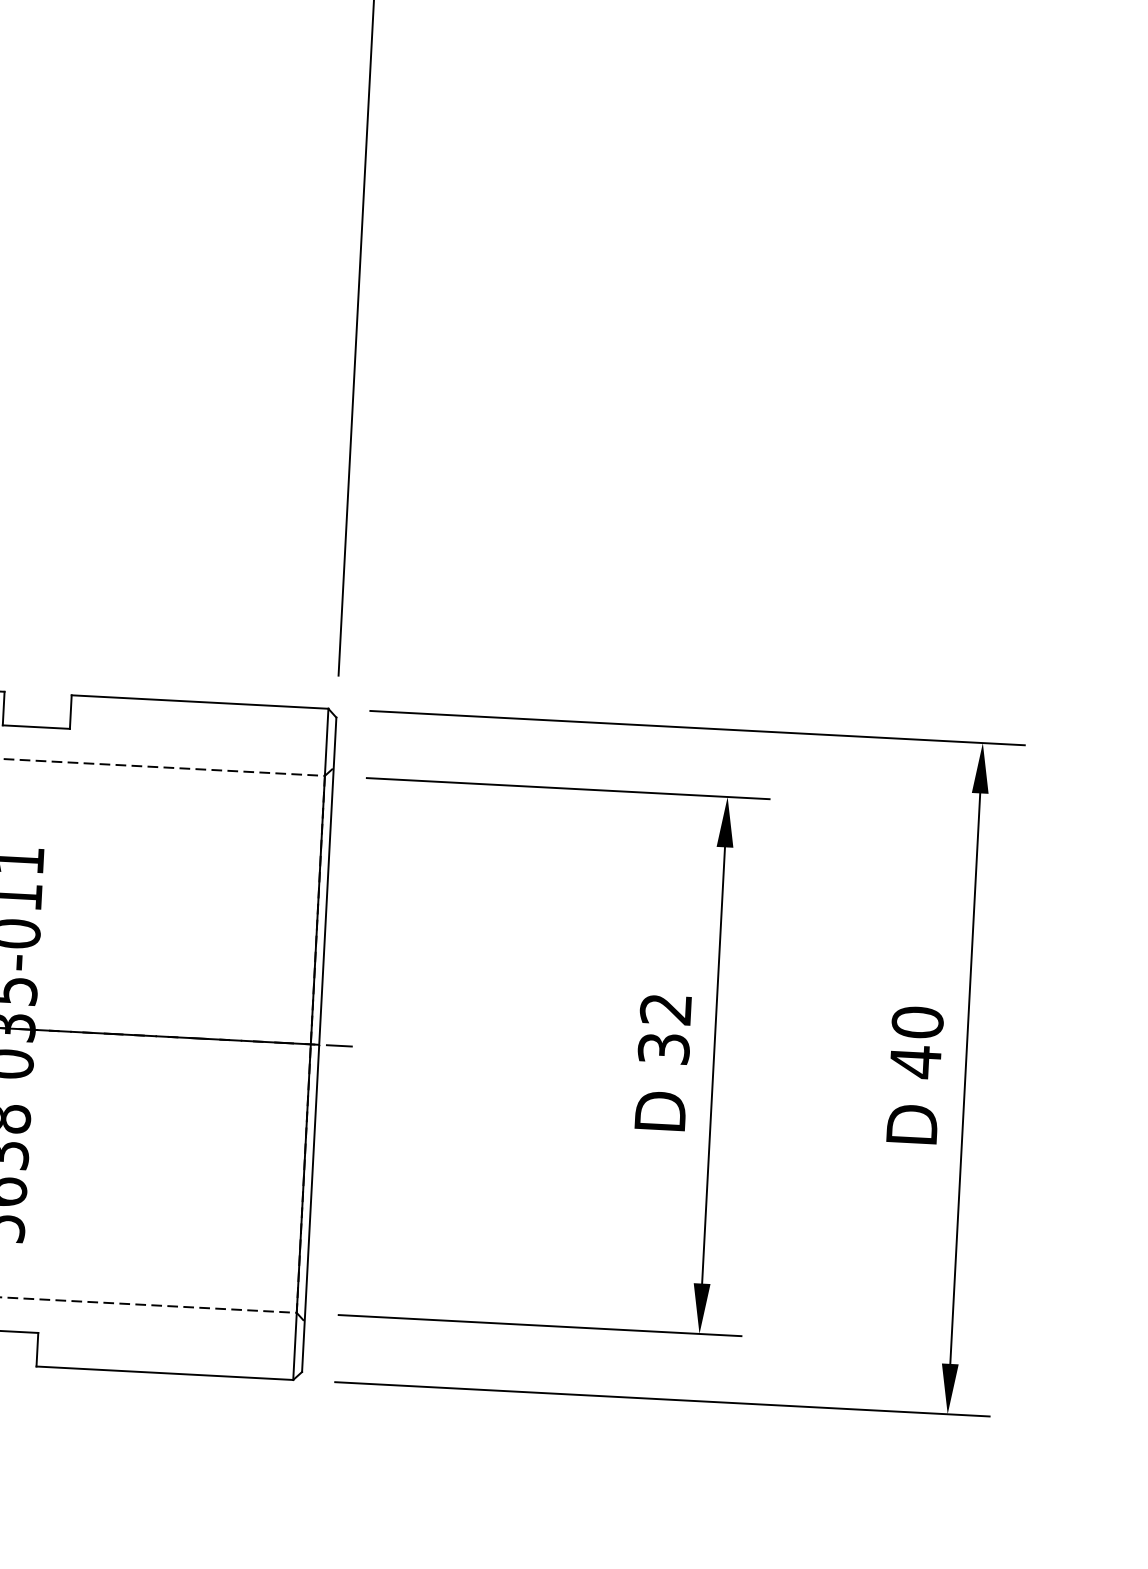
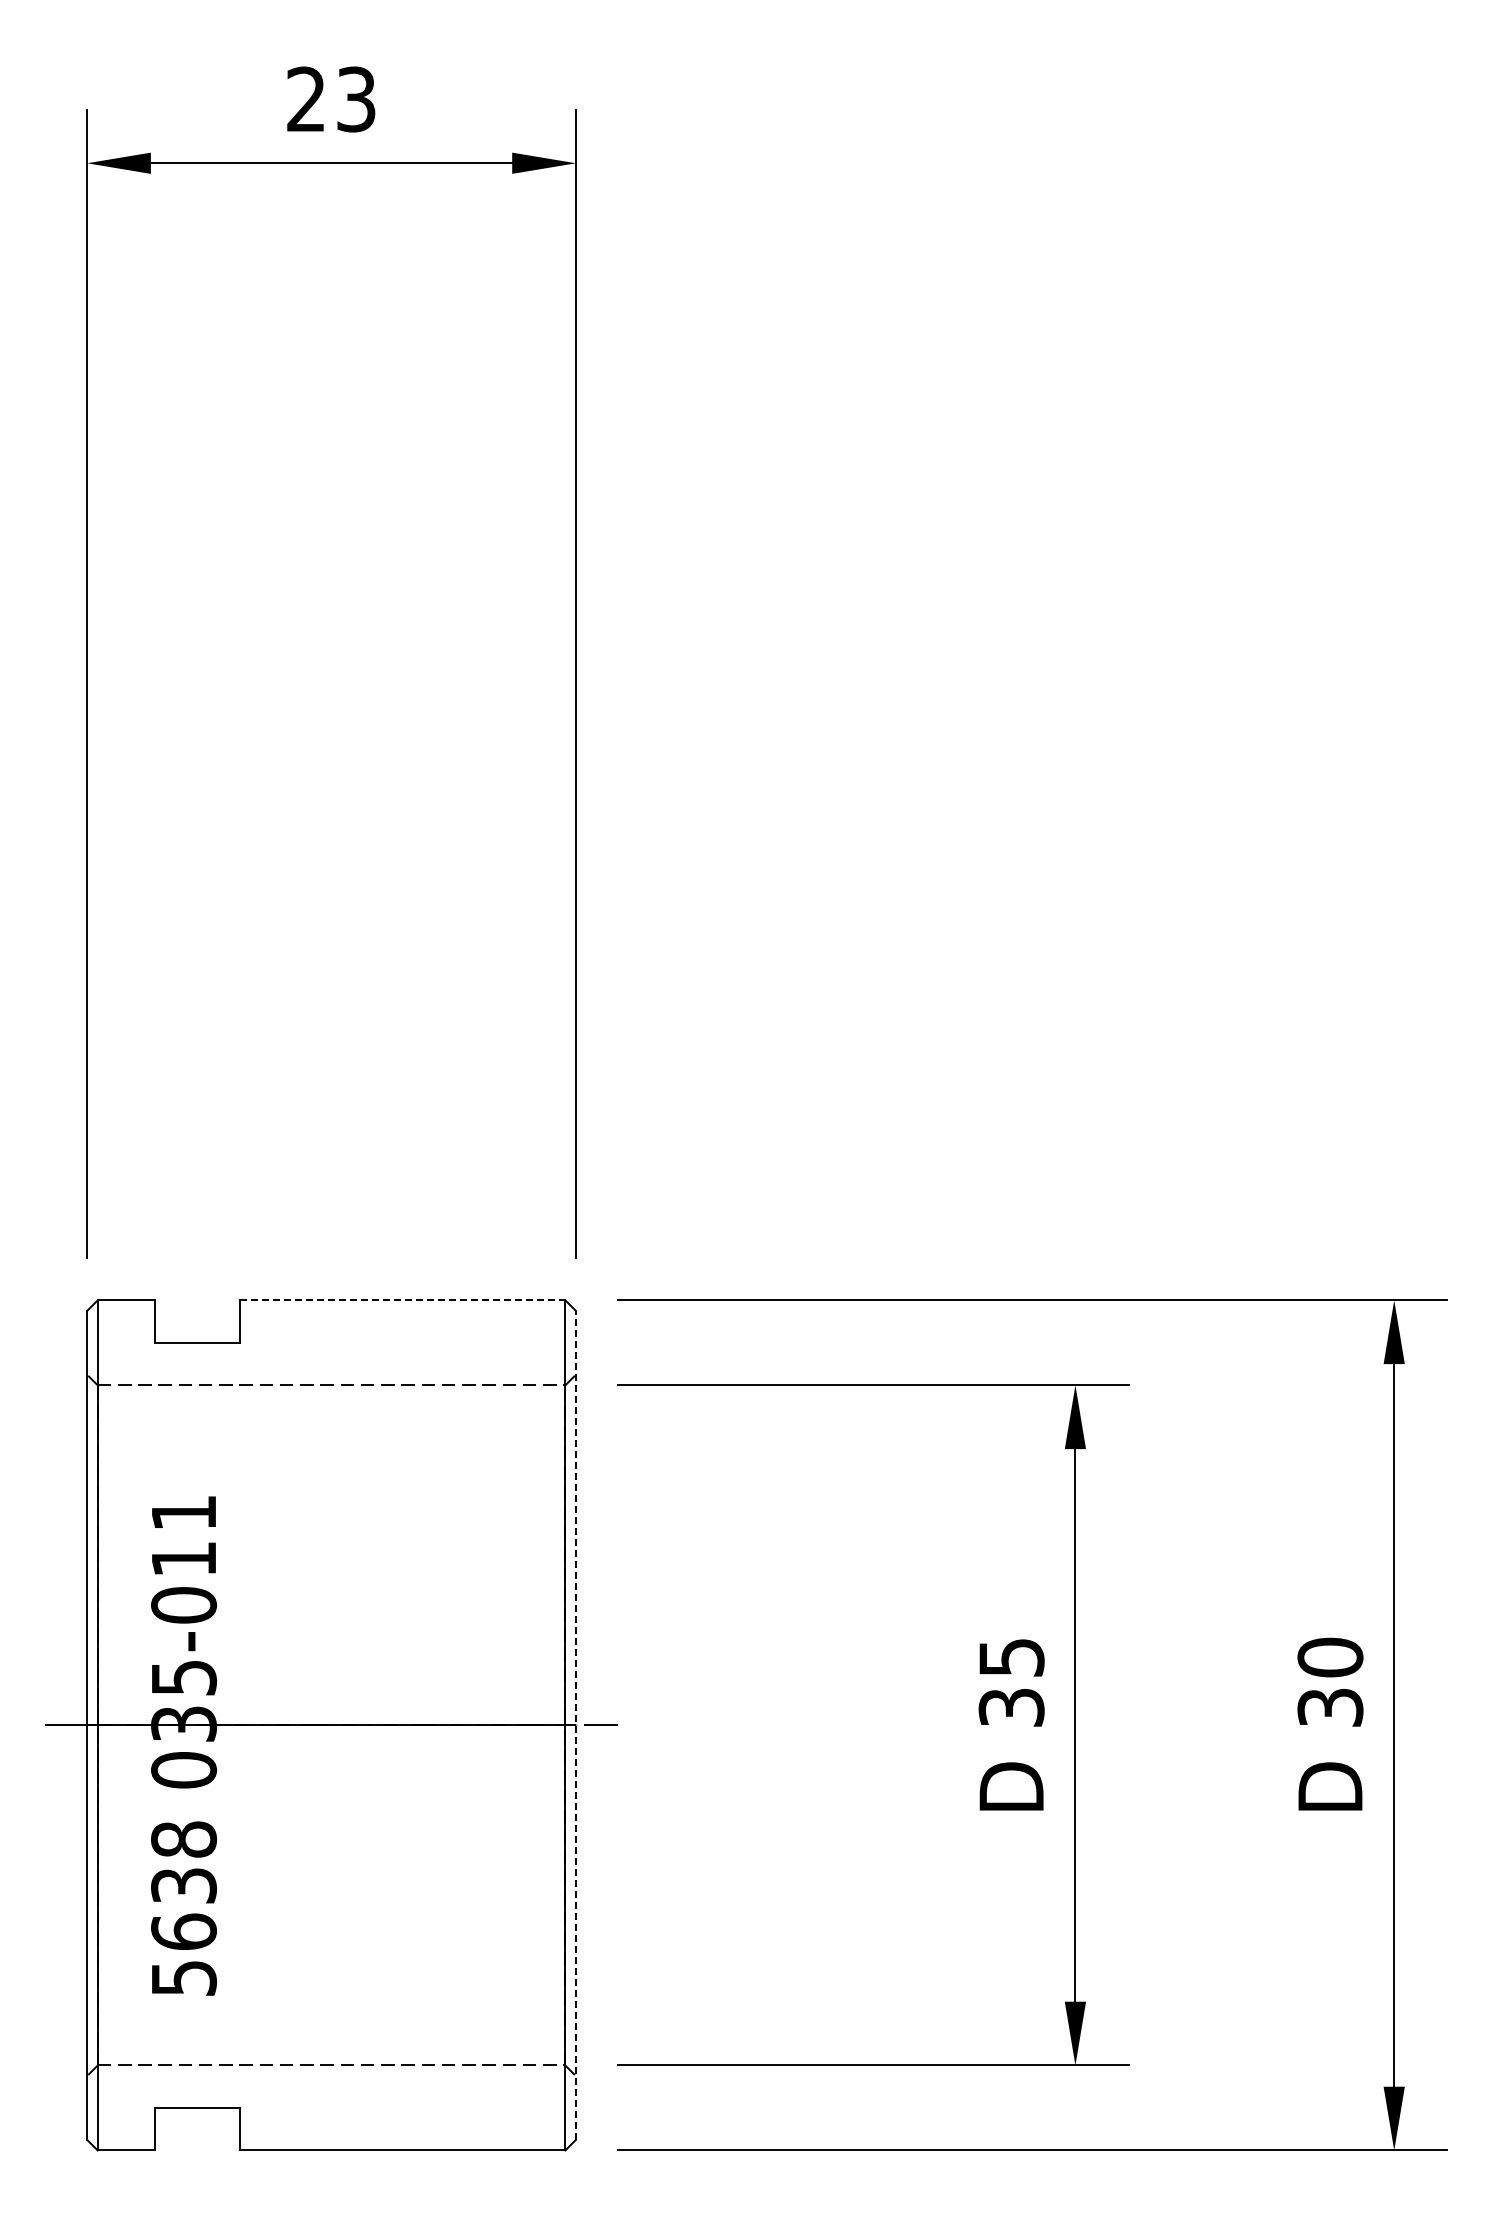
line: (199, 702) -> (402, 1300), solid -> dashed
text: (665, 1009) -> (1011, 1657), 32 -> 35
line: (318, 1044) -> (575, 1724), solid -> dashed
text: (915, 1061) -> (1330, 1707), 40 -> 30

